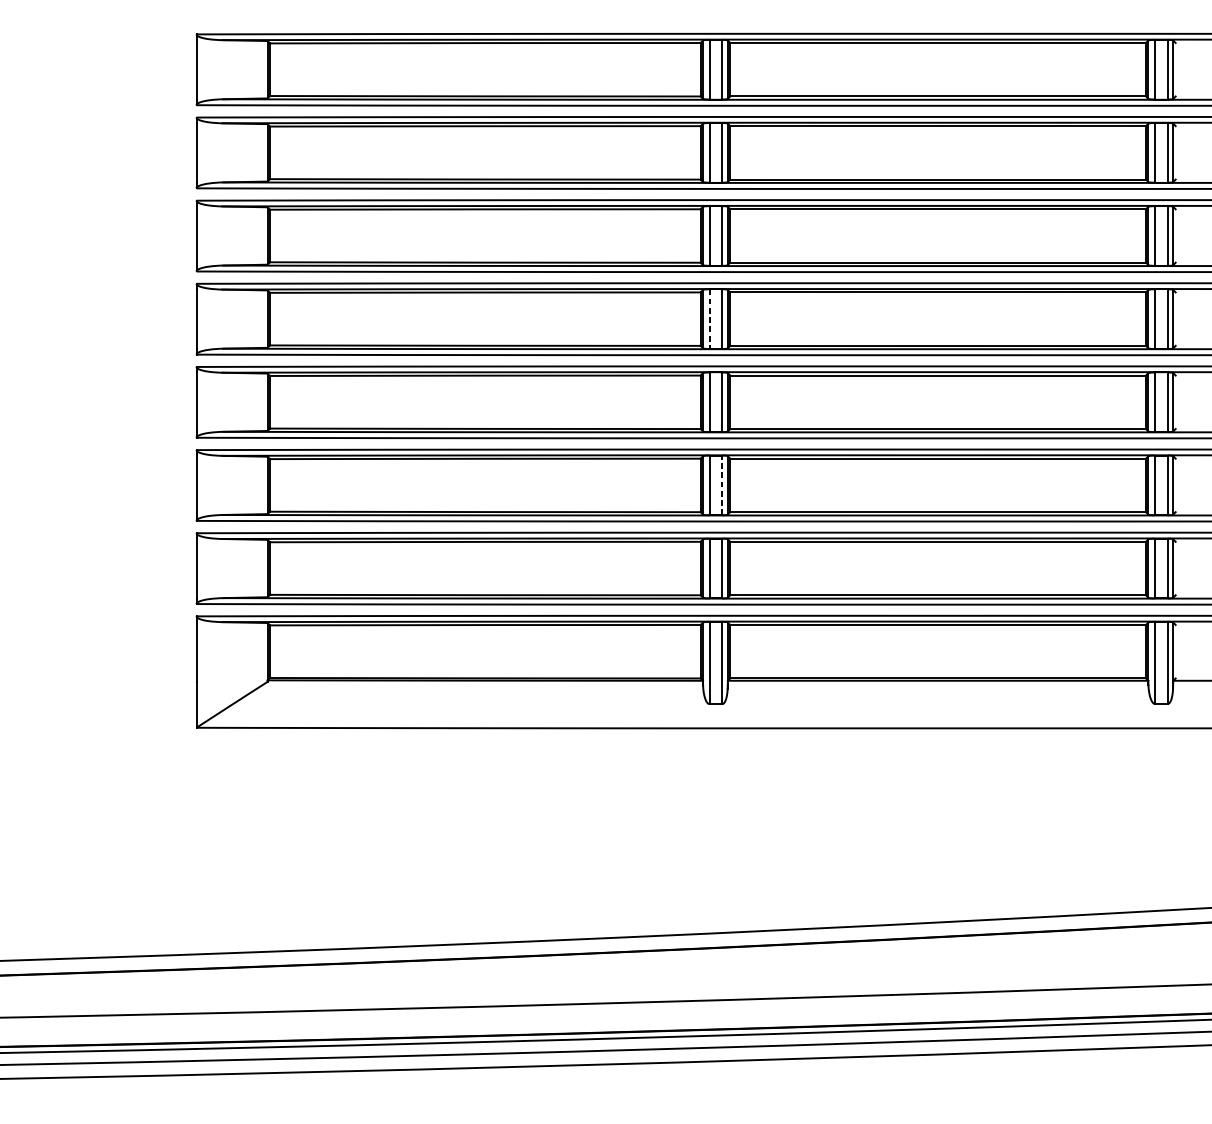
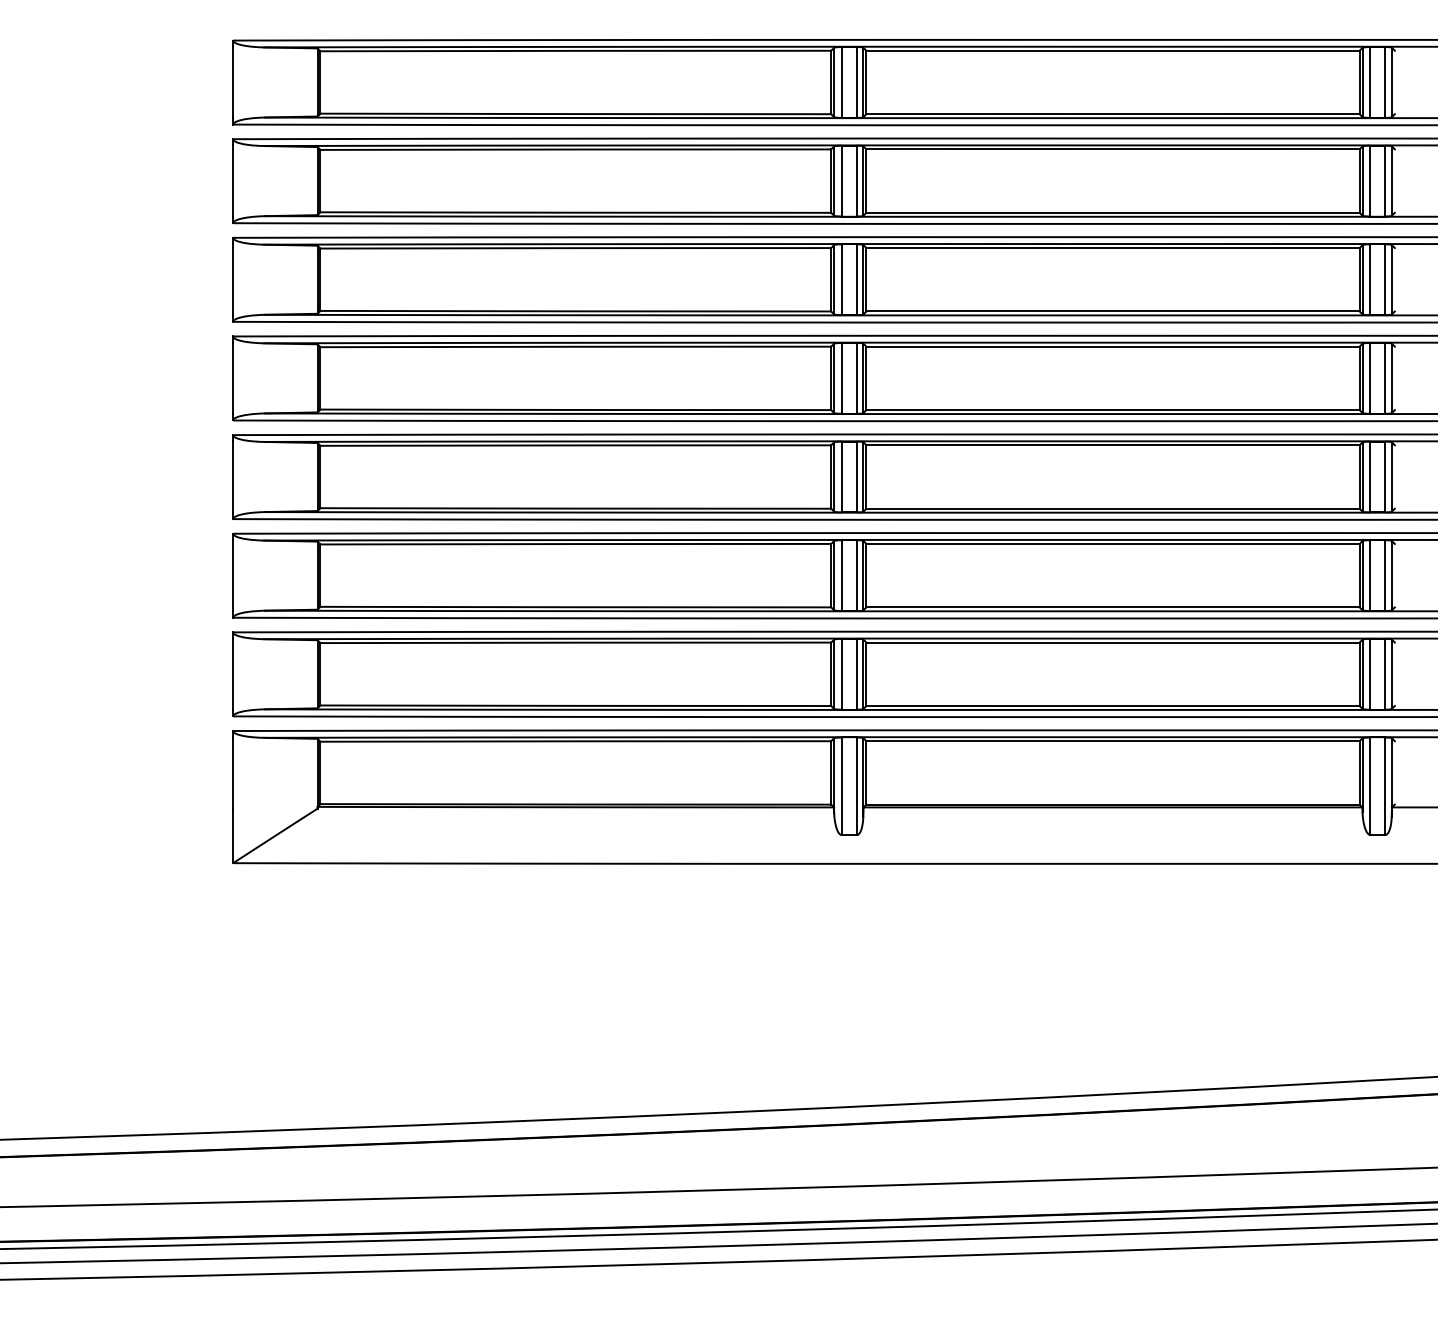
line: (709, 319) -> (841, 378), dashed -> solid
line: (721, 485) -> (856, 575), dashed -> solid

